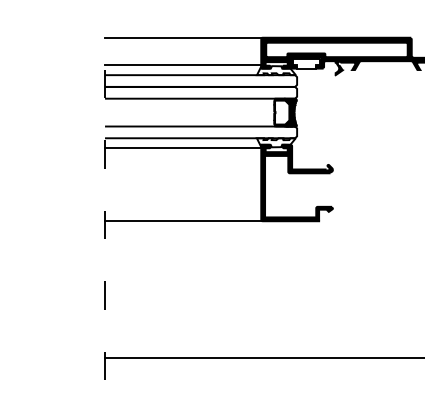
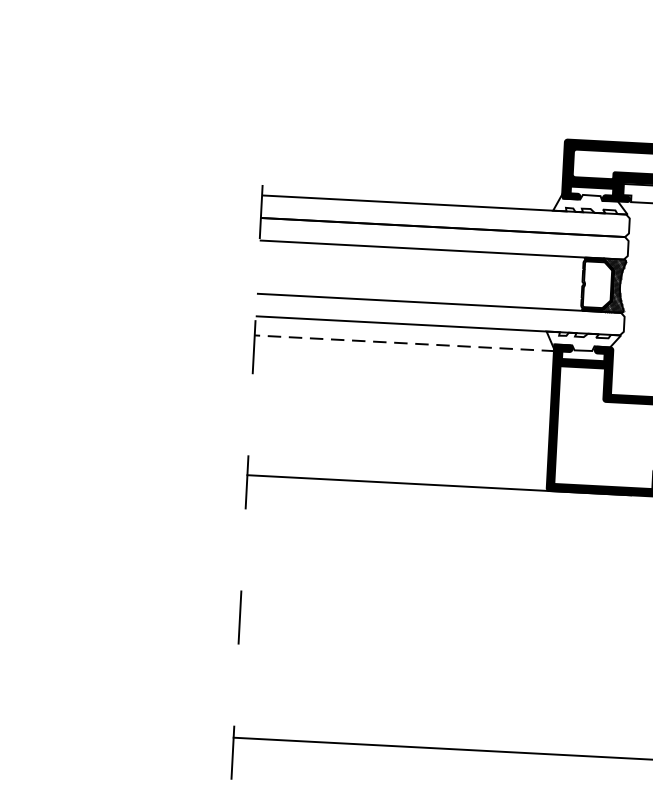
line: (191, 37) -> (431, 131), removed
line: (183, 65) -> (413, 184), removed
line: (182, 148) -> (403, 343), solid -> dashed

